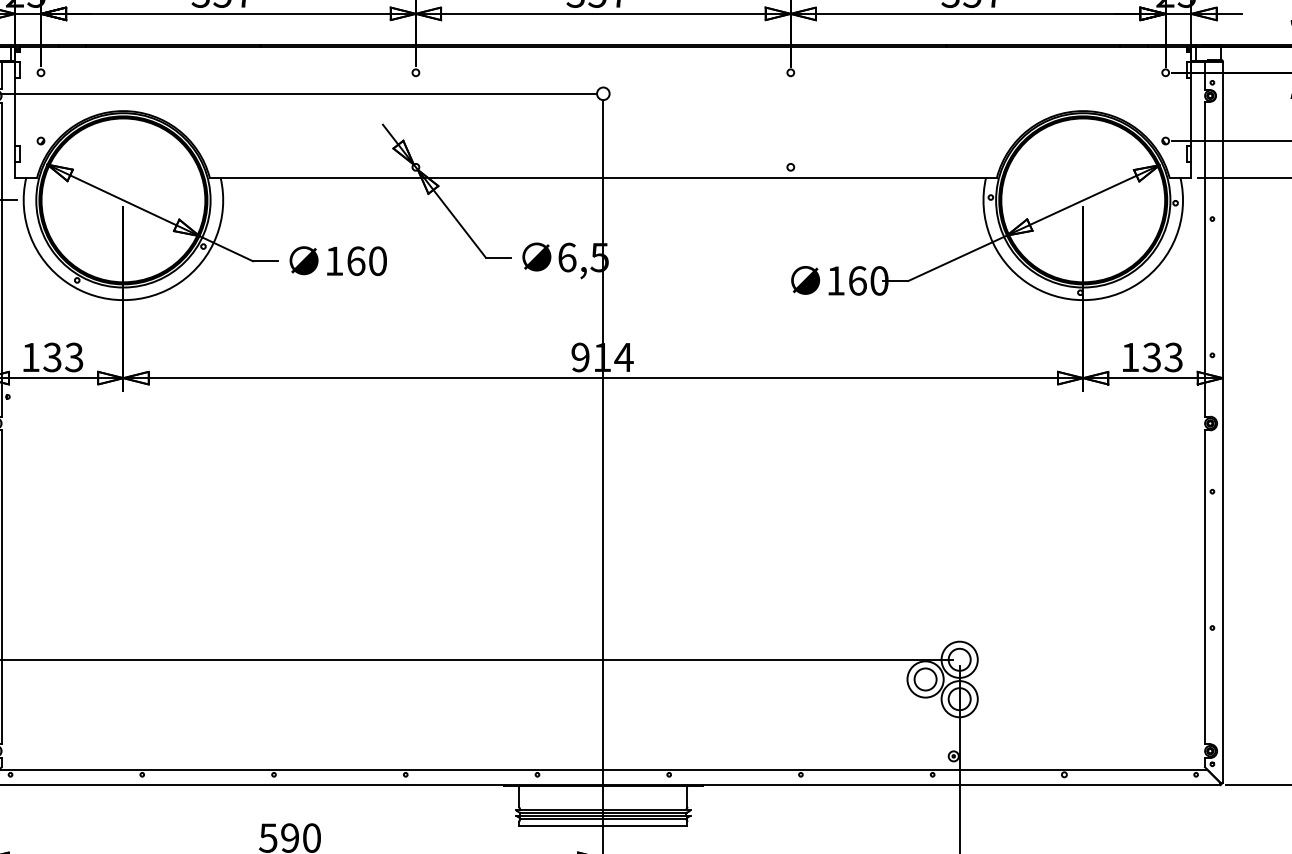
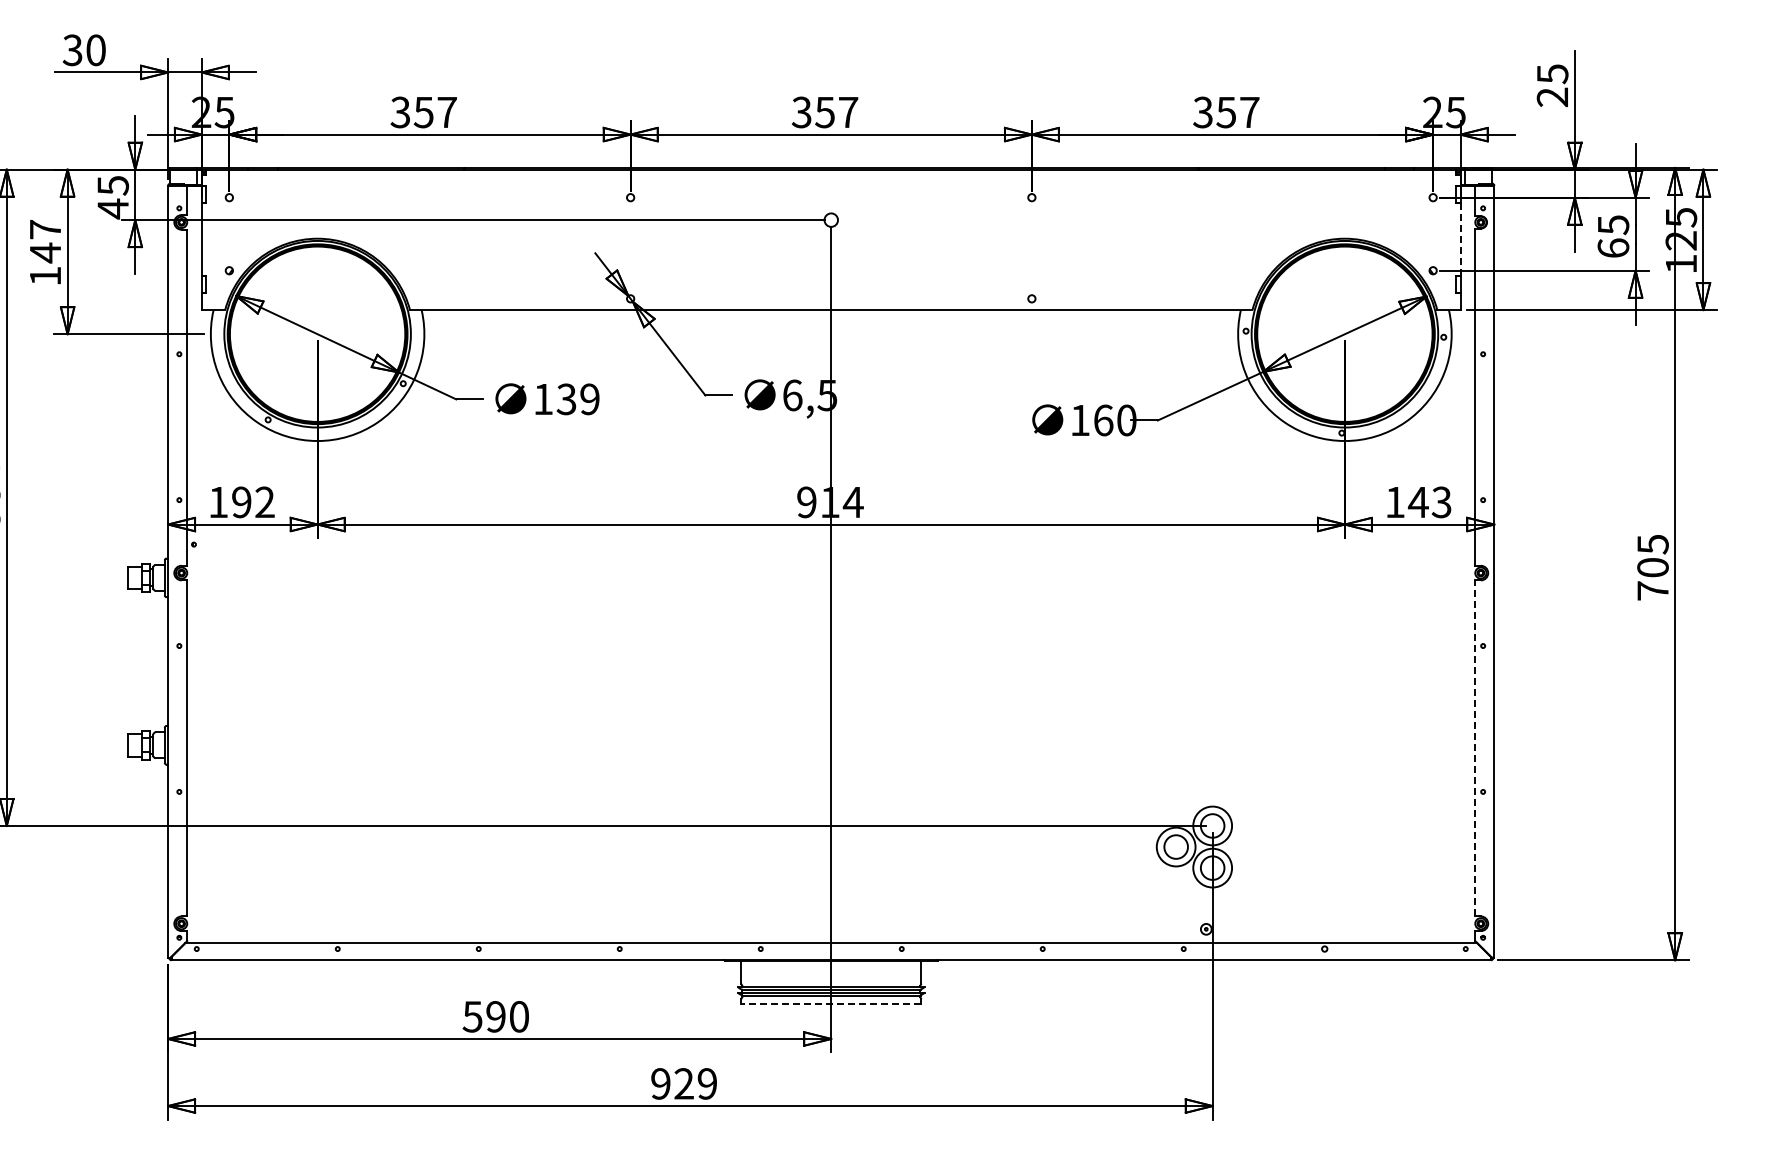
line: (1191, 112) -> (1460, 240), solid -> dashed
text: (366, 261) -> (577, 399), 160 -> 139
text: (62, 357) -> (252, 502), 133 -> 192
text: (1151, 357) -> (1417, 502), 133 -> 143
line: (1205, 586) -> (1475, 747), solid -> dashed
line: (603, 825) -> (831, 1003), solid -> dashed

